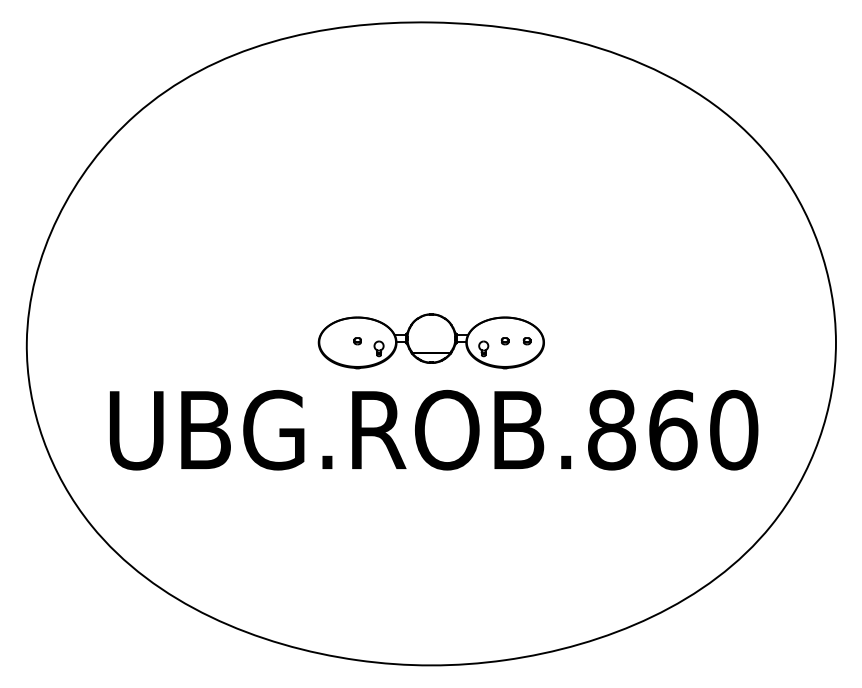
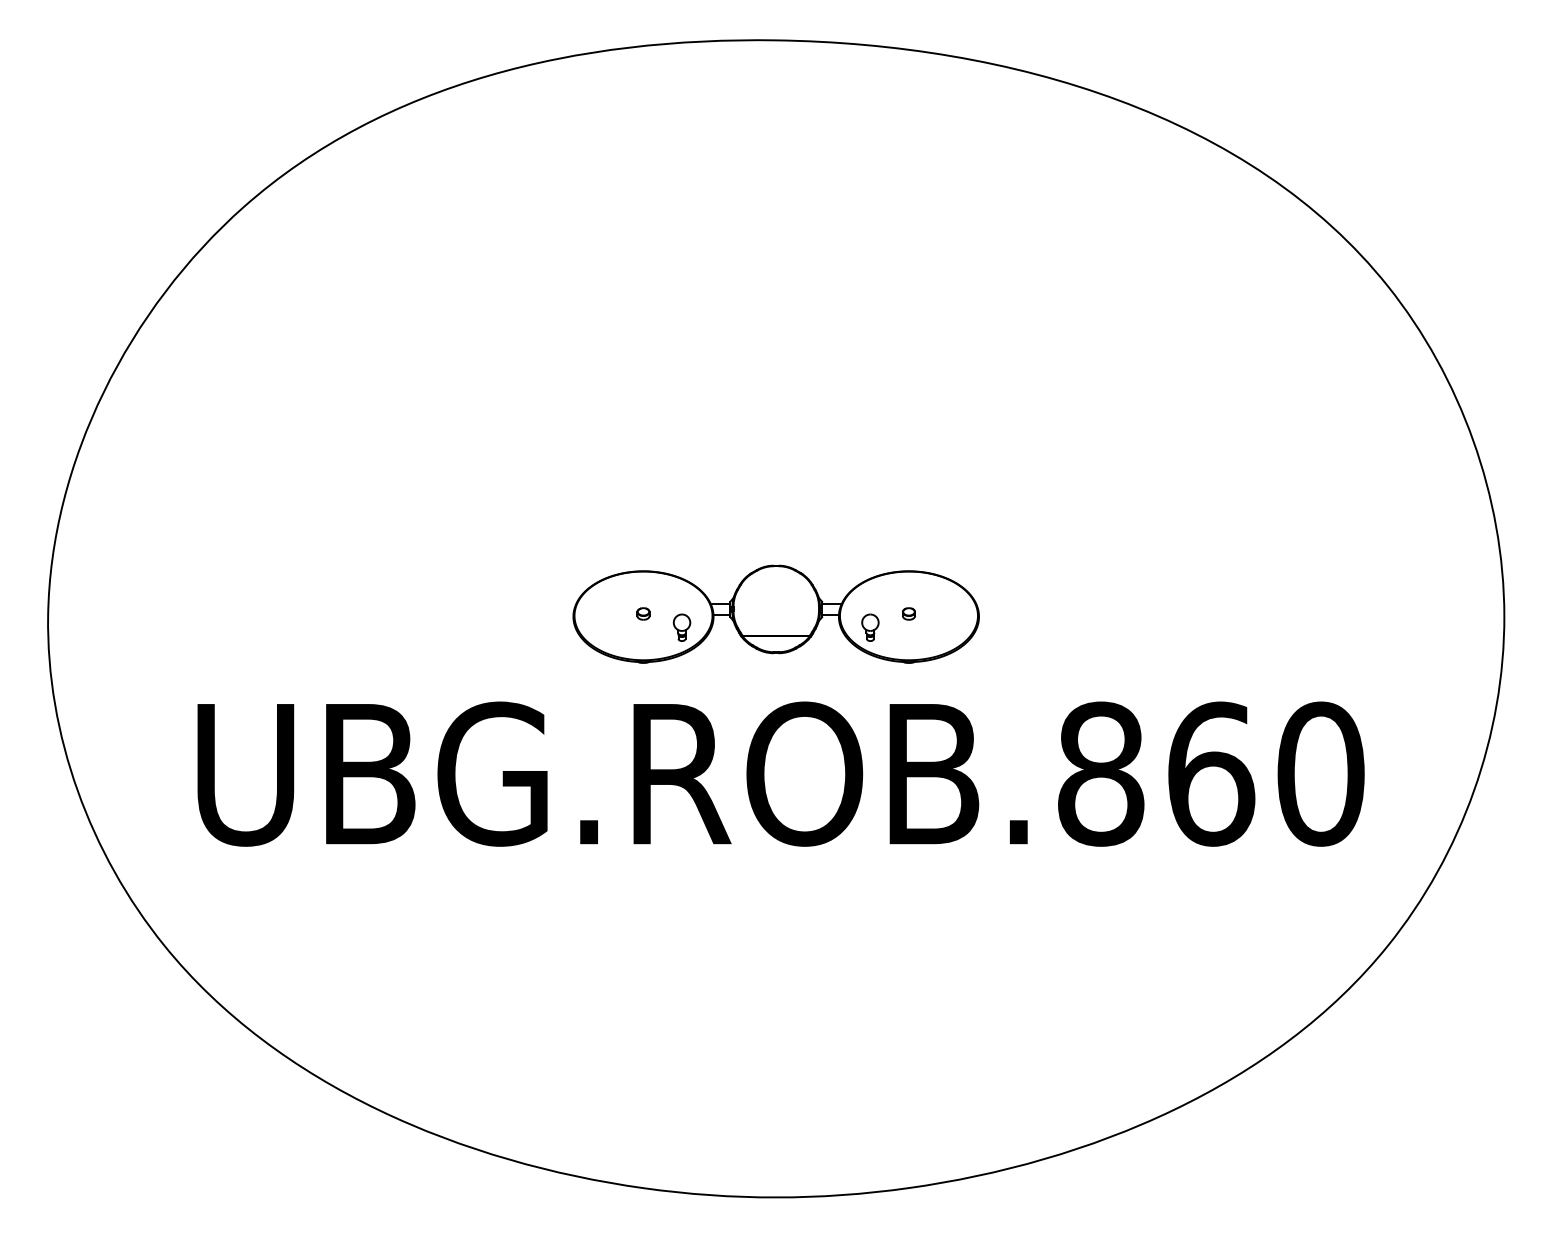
part: (526, 341) -> (947, 614), removed

